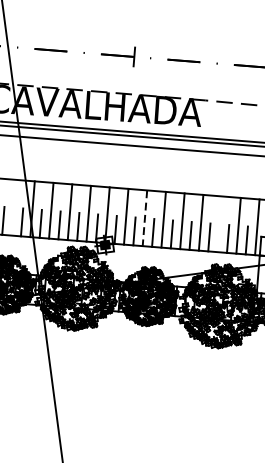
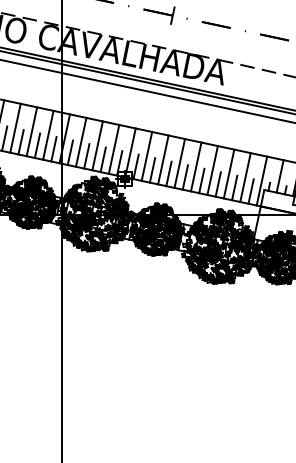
line: (13, 206) -> (48, 134), added
line: (145, 217) -> (163, 159), dashed -> solid
line: (219, 223) -> (228, 173), added

